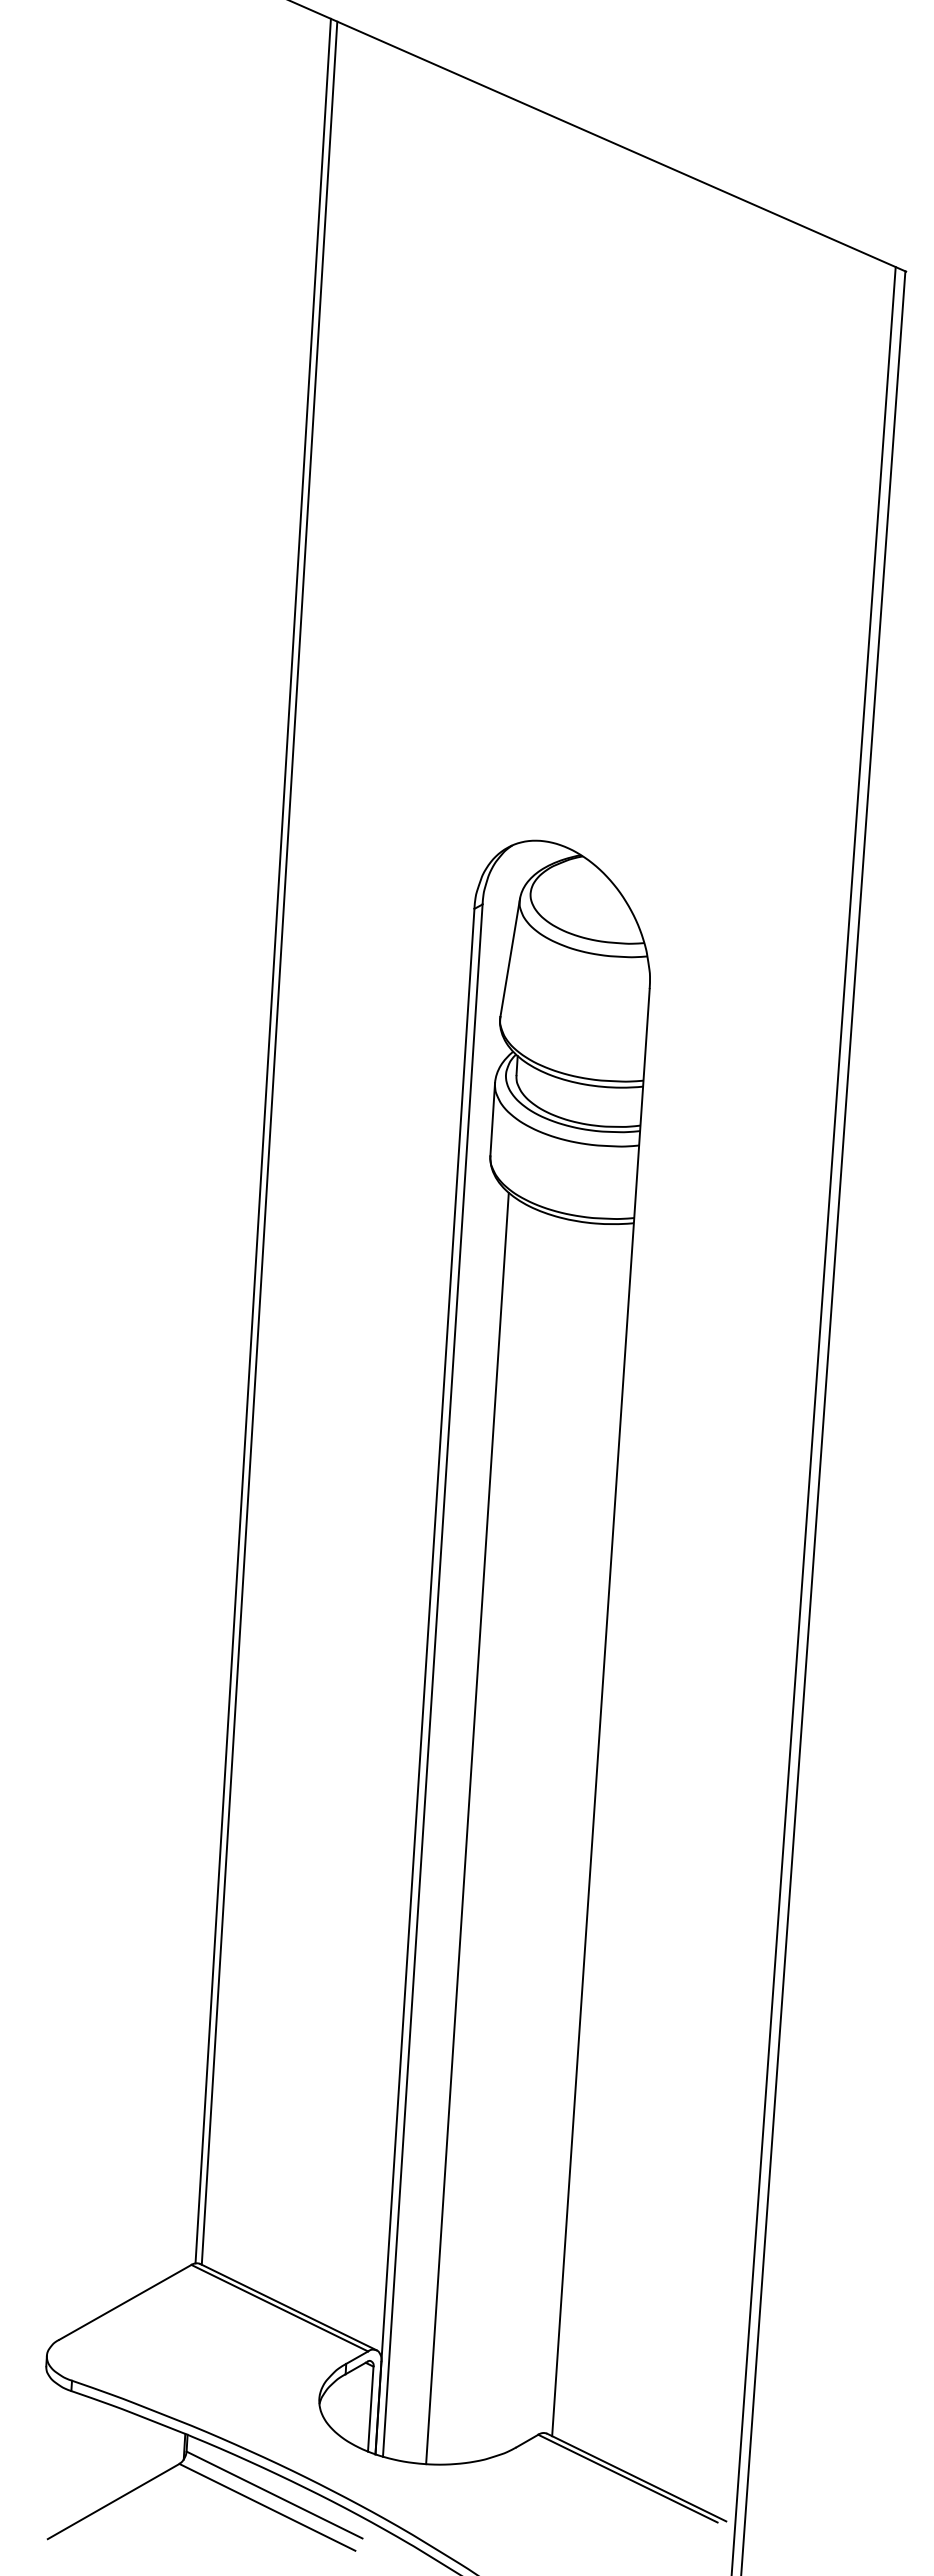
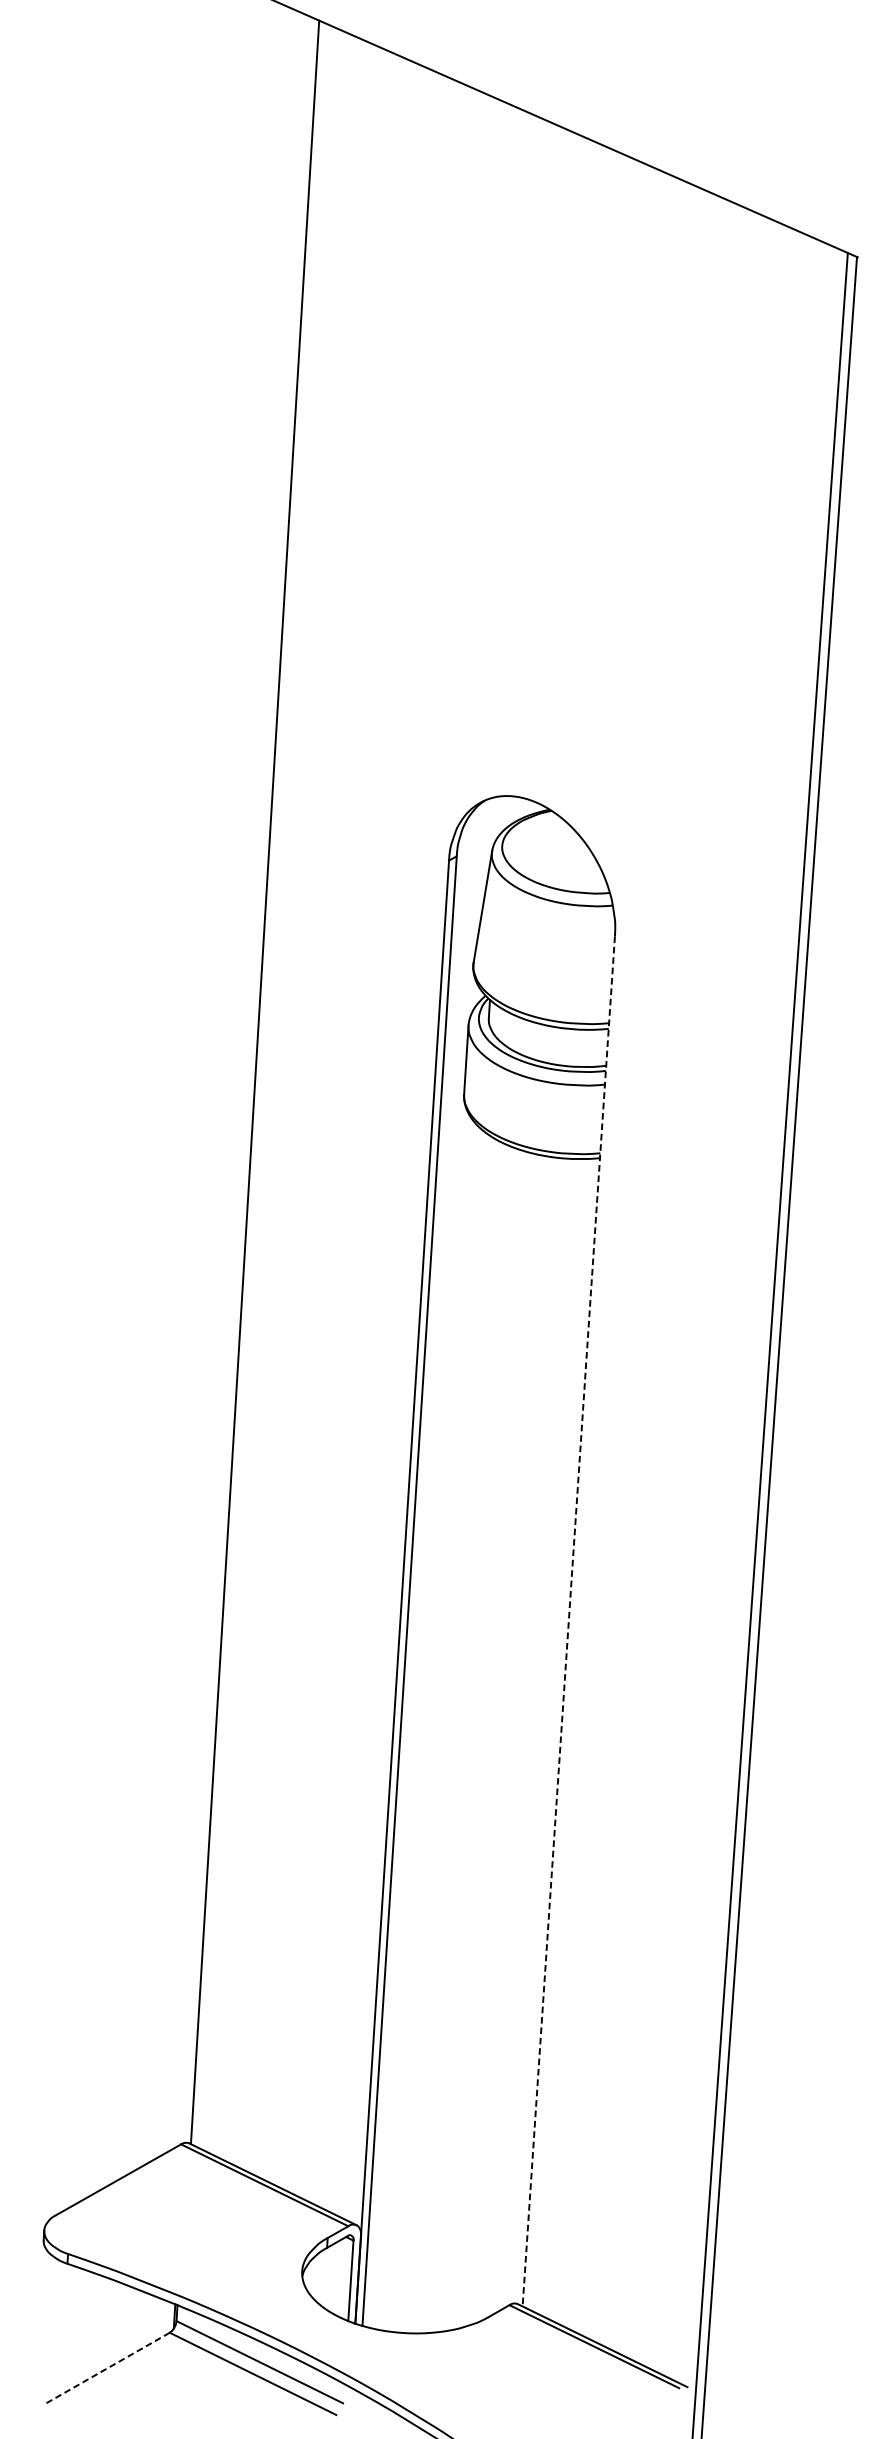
line: (262, 1140) -> (248, 1079), removed
line: (600, 1713) -> (568, 1622), solid -> dashed
line: (467, 1828) -> (442, 1731), removed
line: (113, 2501) -> (107, 2368), solid -> dashed

